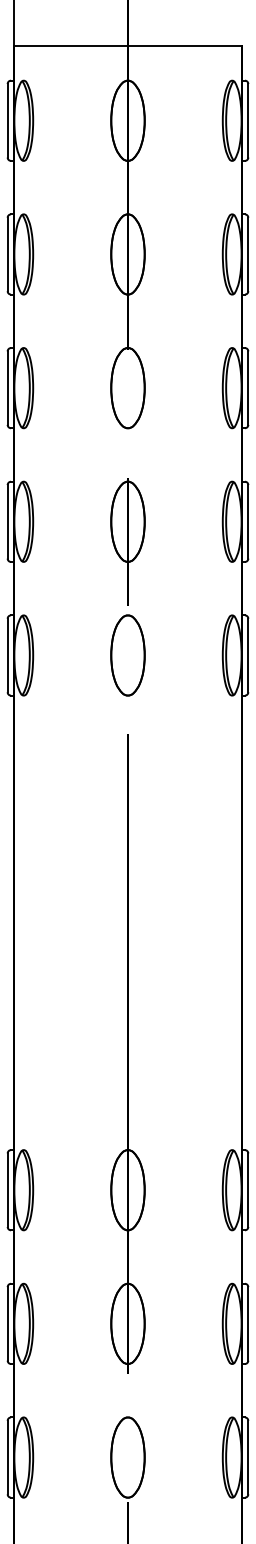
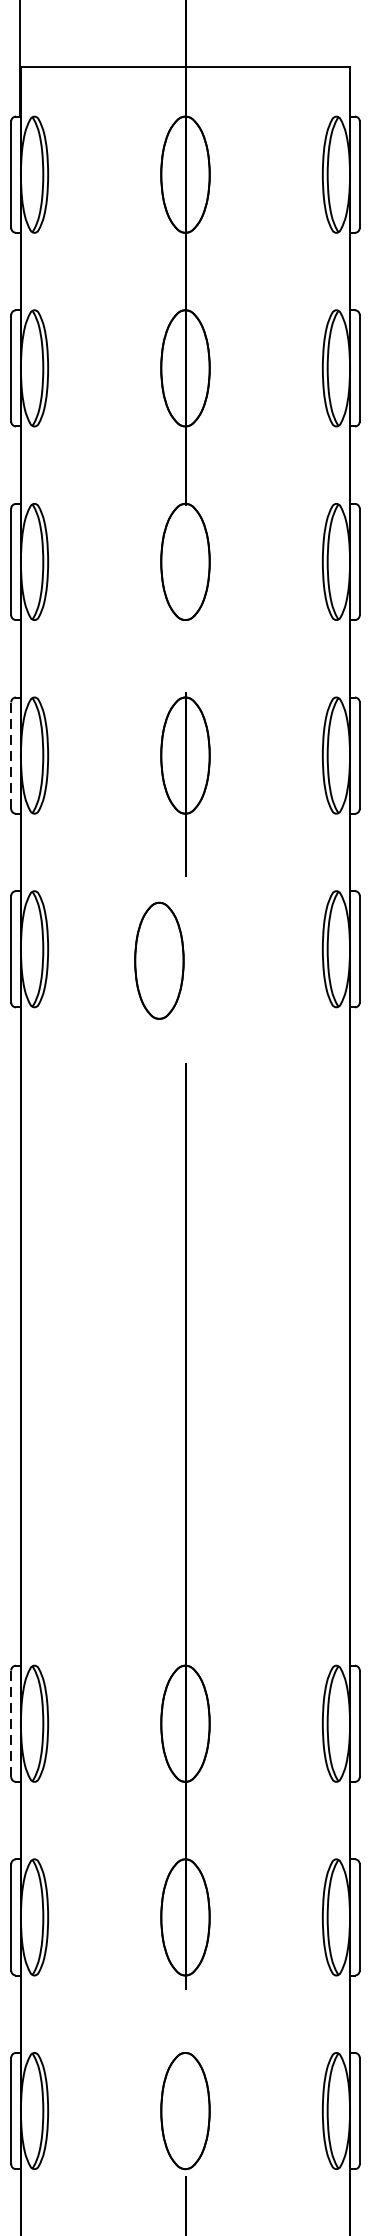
line: (7, 521) -> (10, 755), solid -> dashed
part: (127, 655) -> (158, 960), moved
line: (7, 1190) -> (10, 1724), solid -> dashed

